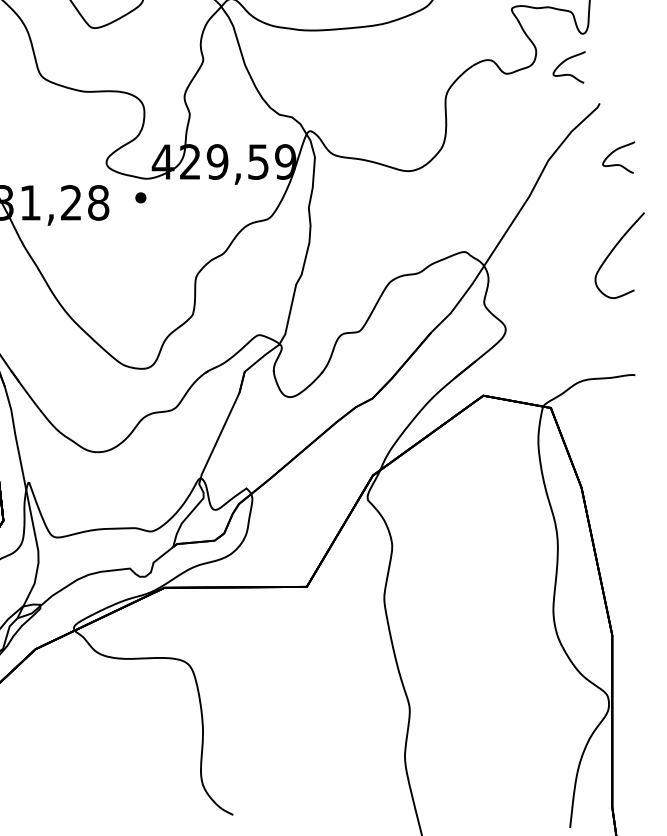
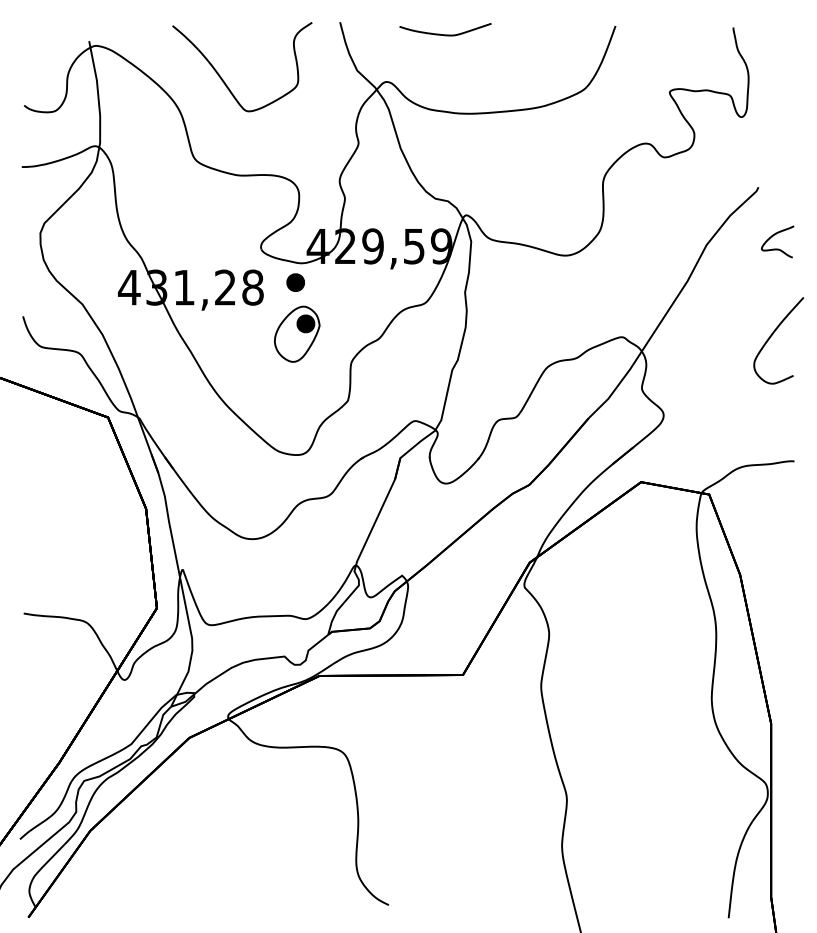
curve: (565, 61) -> (723, 145), removed
part: (140, 197) -> (295, 282), size x1.67
part: (142, 248) -> (297, 333), added

